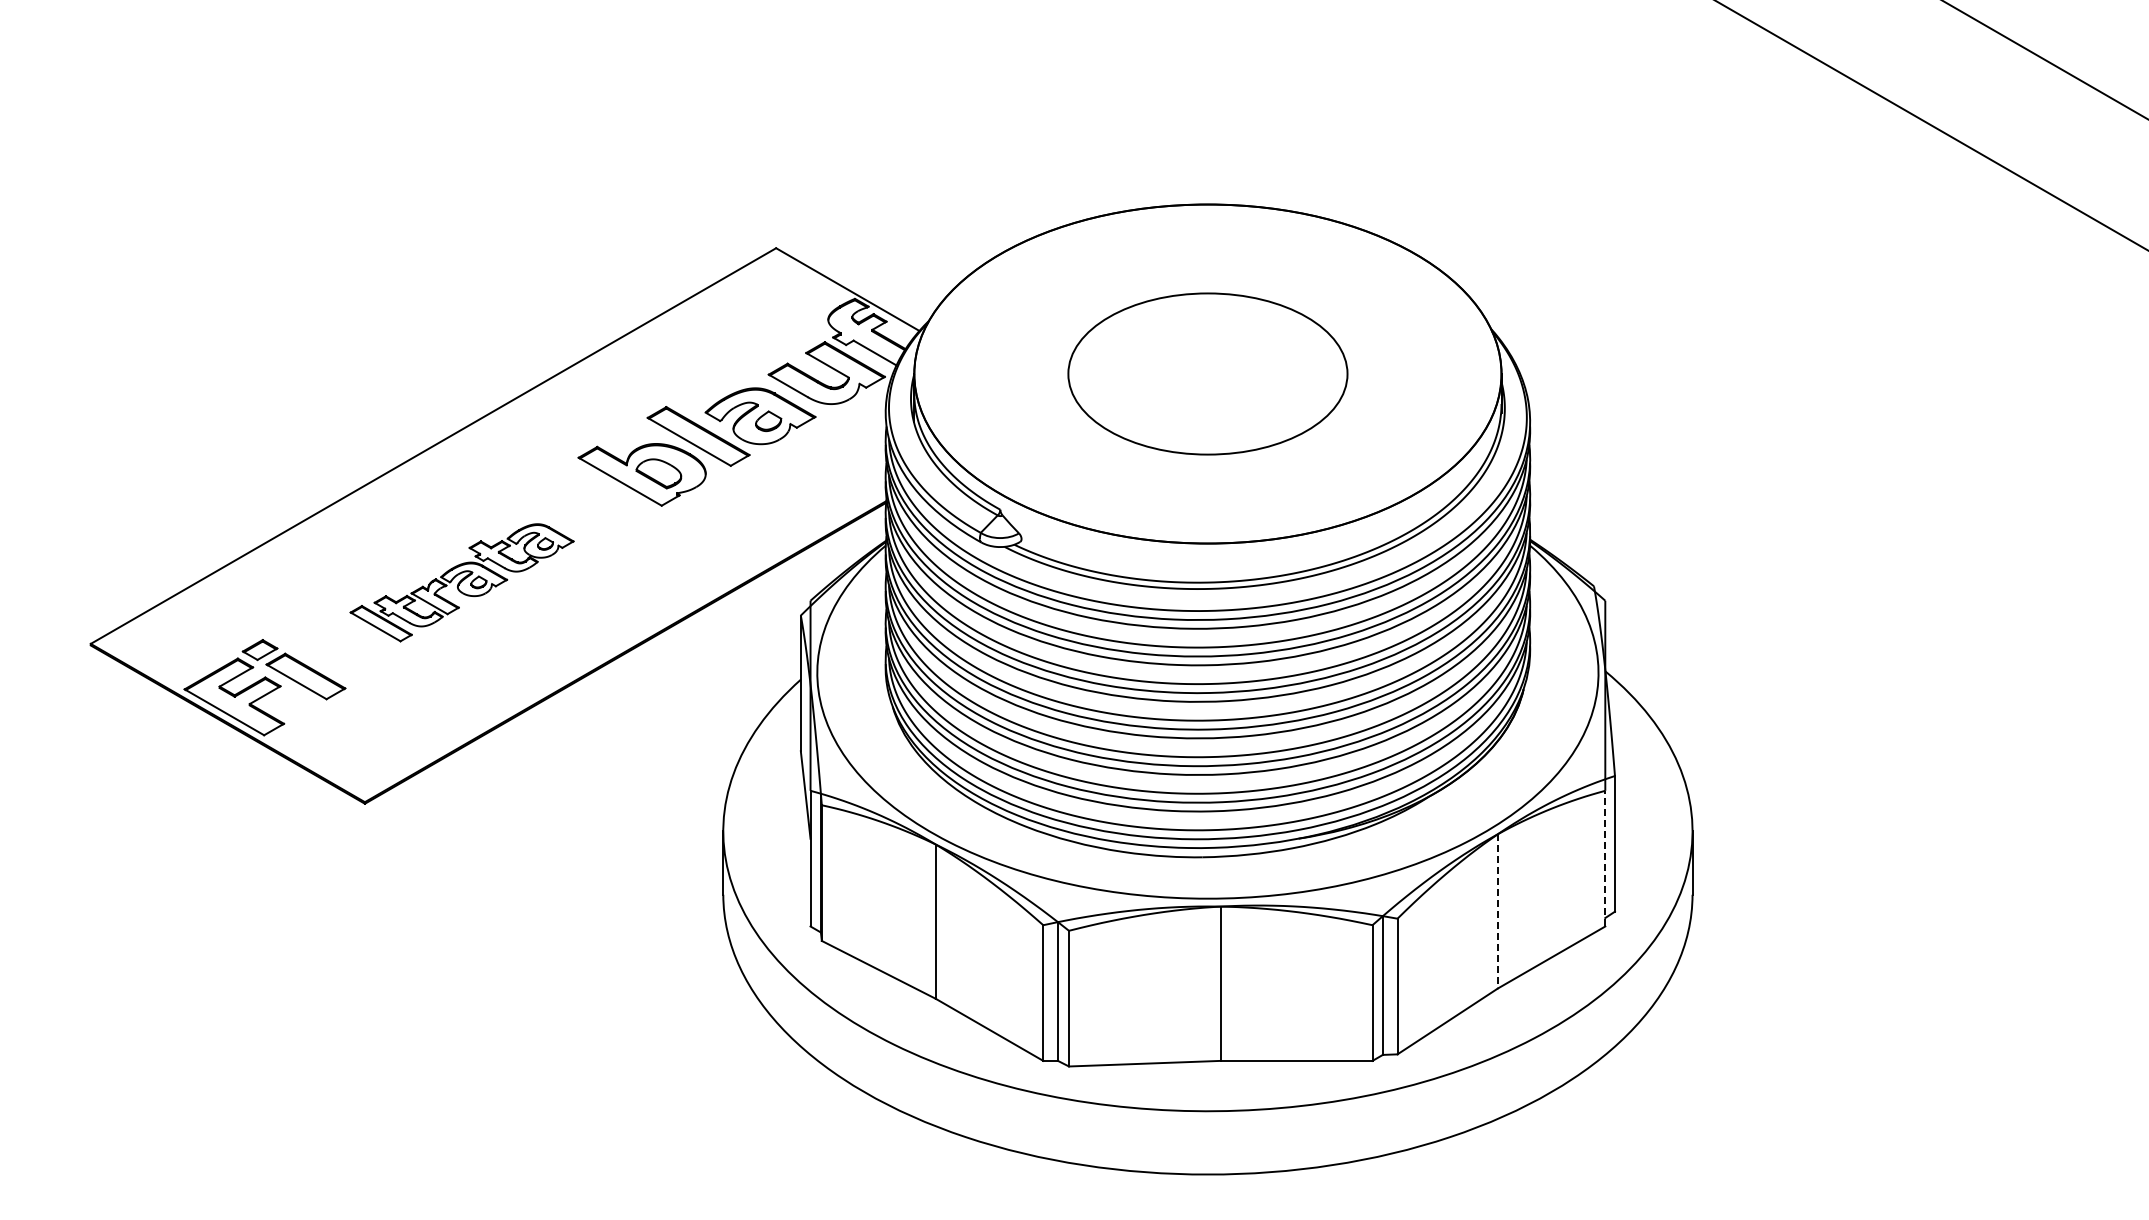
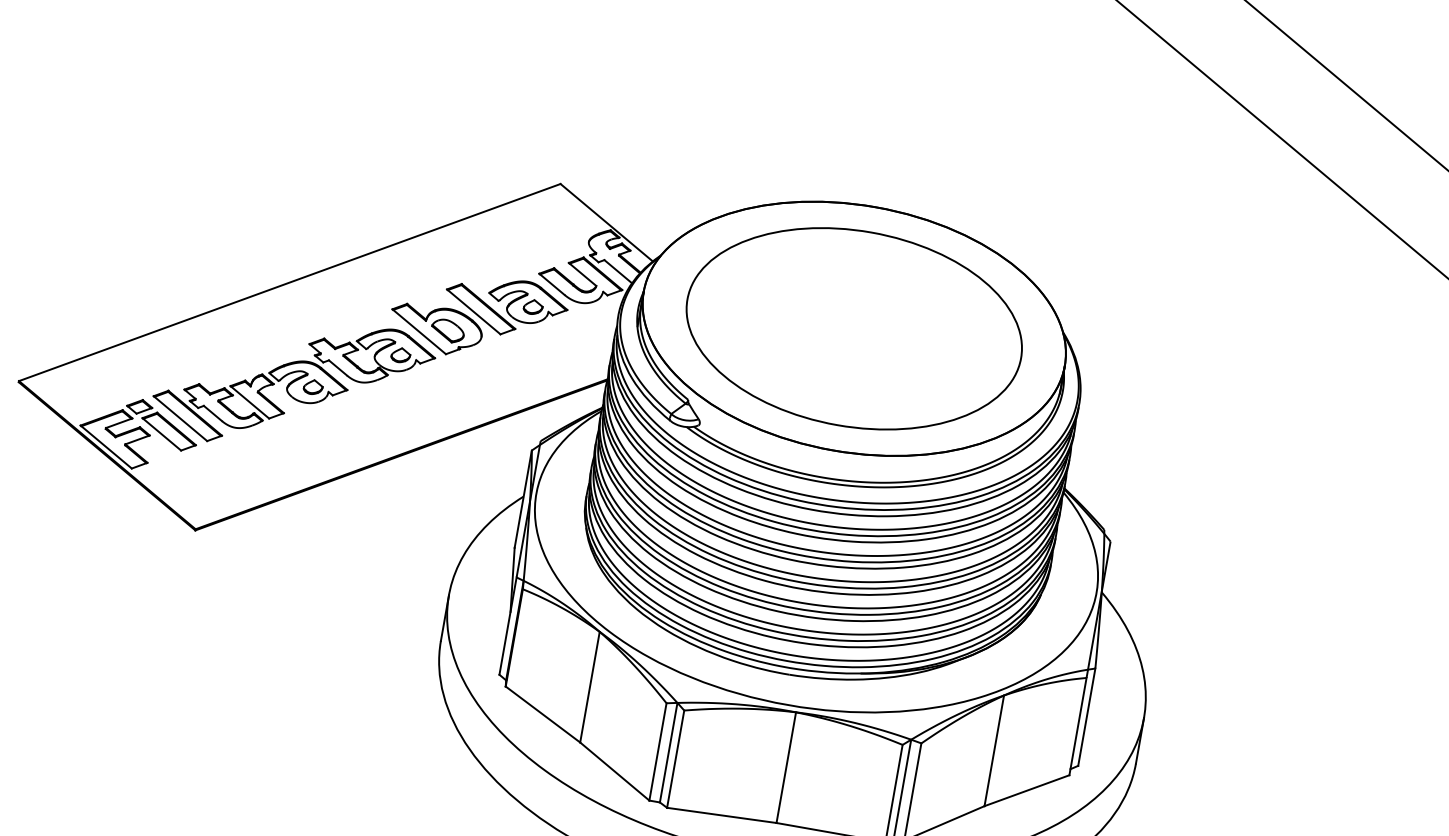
part: (1207, 373) -> (854, 328), size x1.67
part: (461, 582) -> (292, 383), size x1.67
line: (1605, 858) -> (1078, 726), dashed -> solid
line: (1497, 911) -> (994, 750), dashed -> solid

